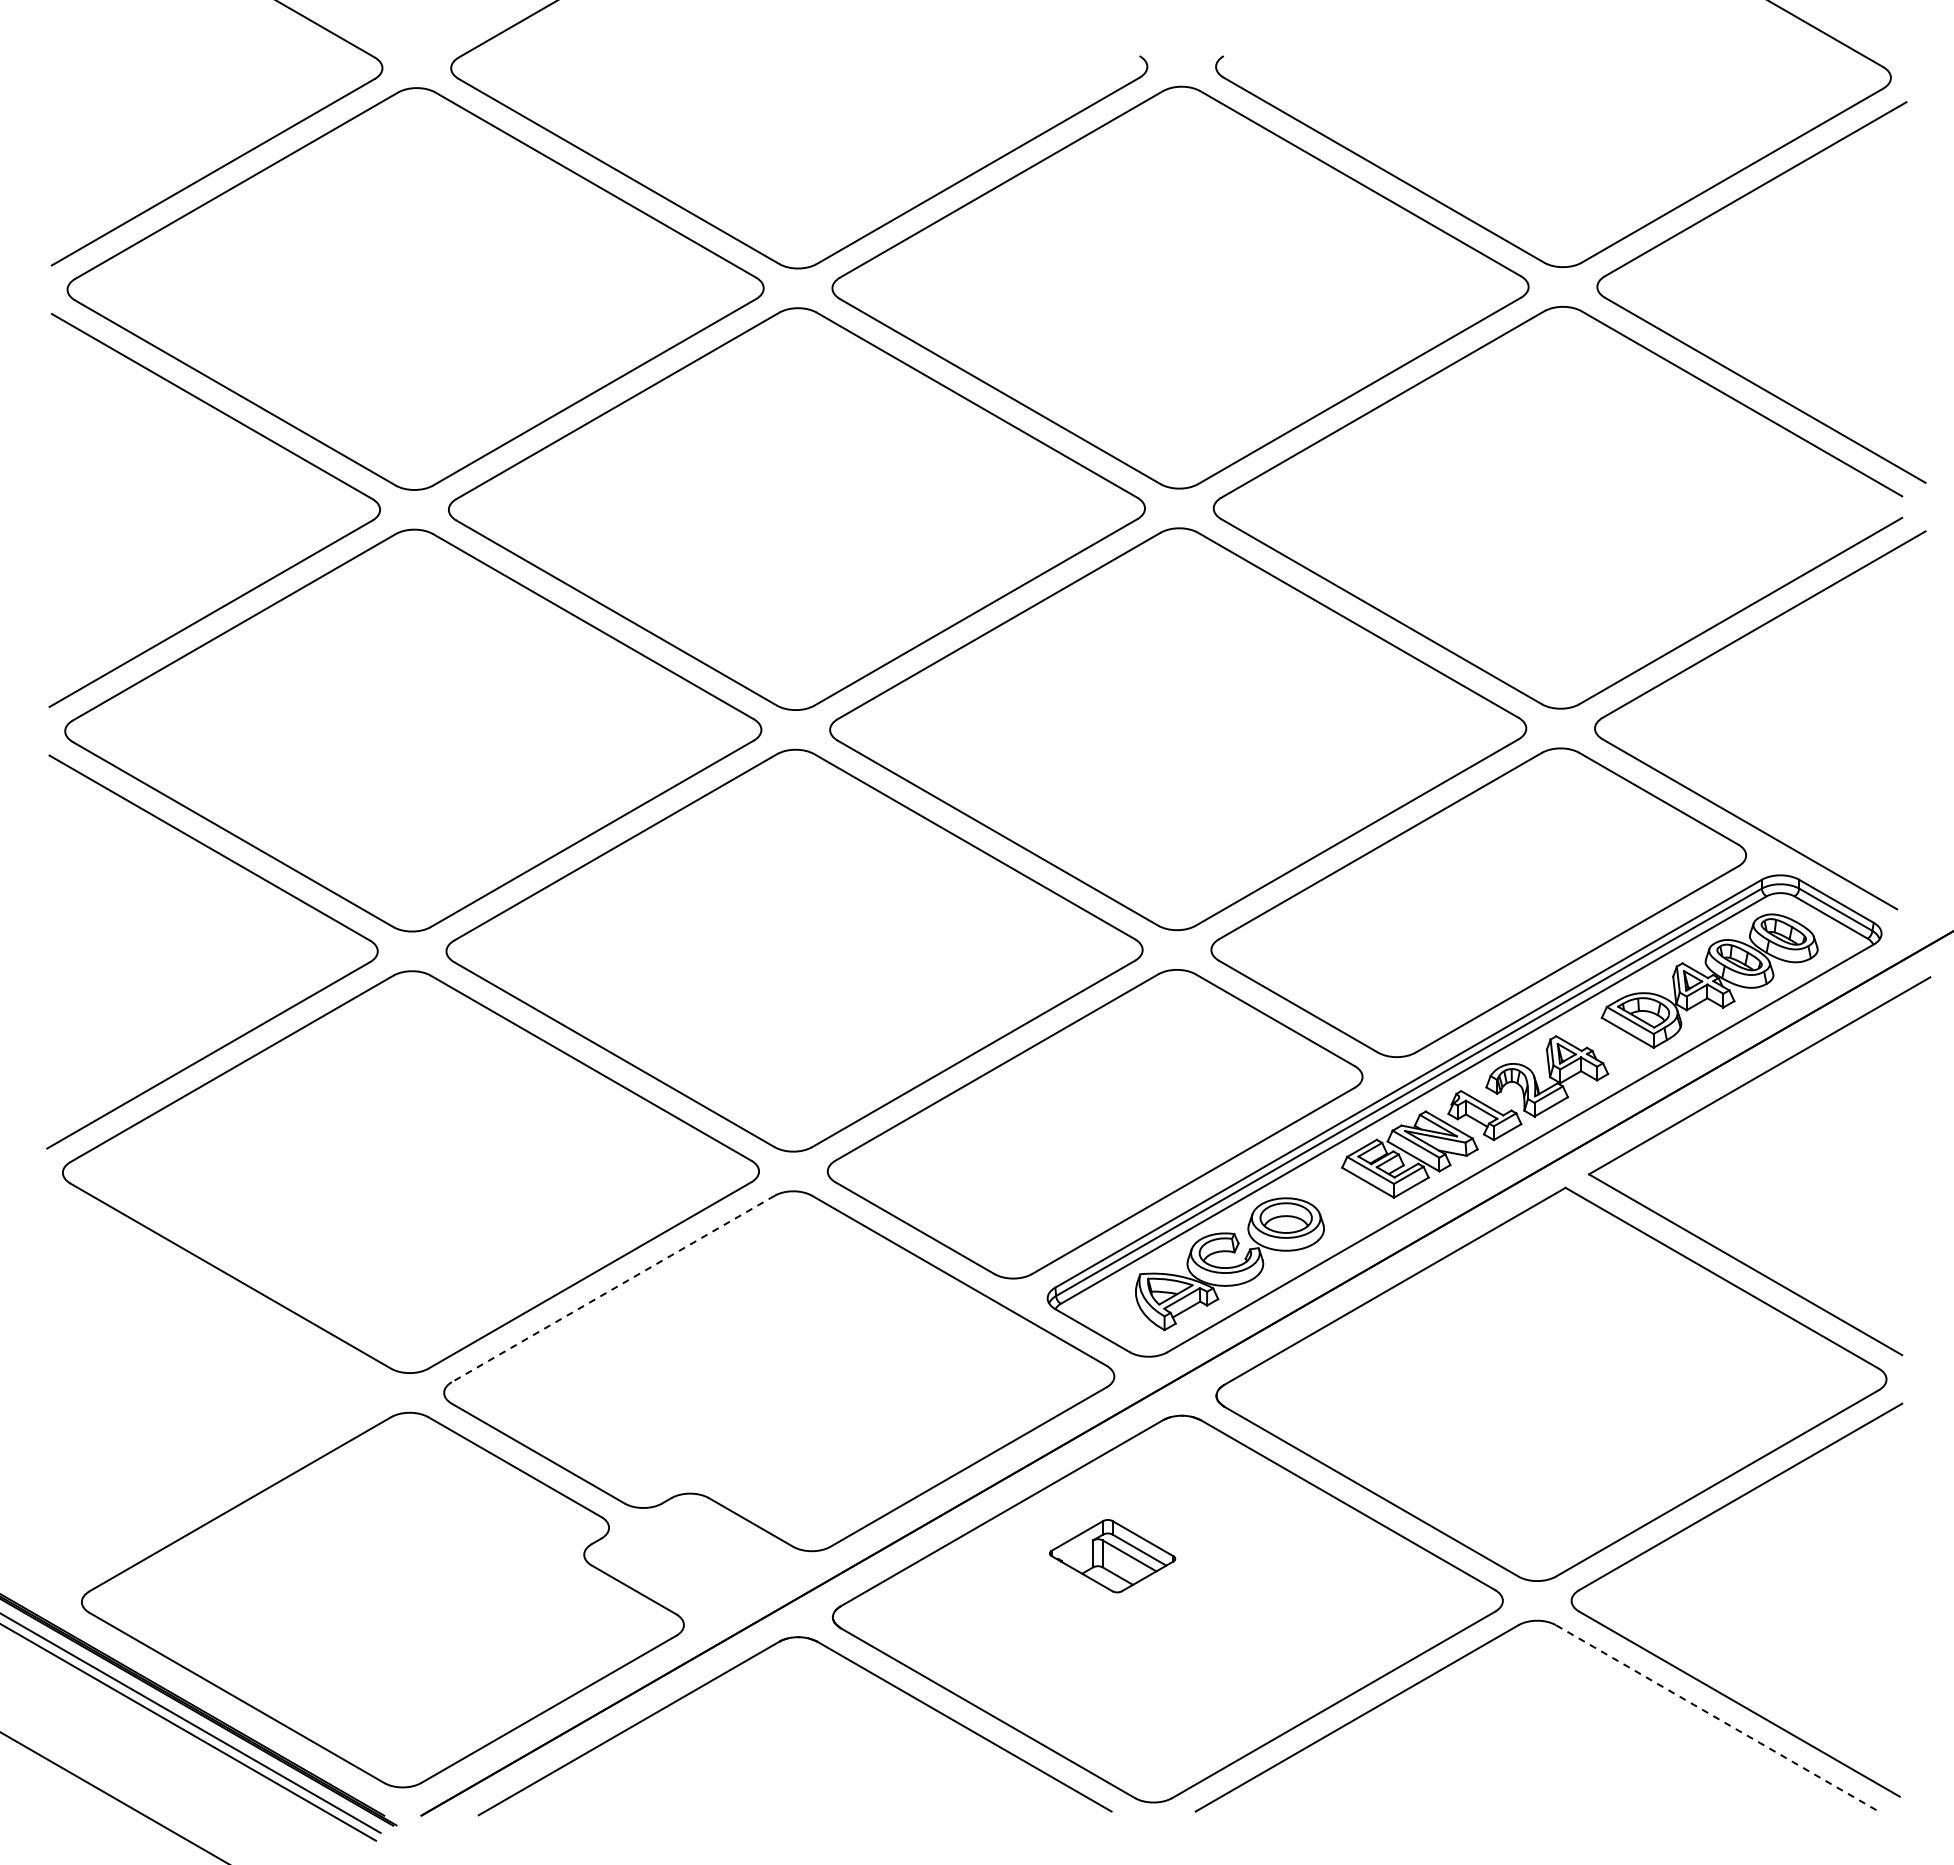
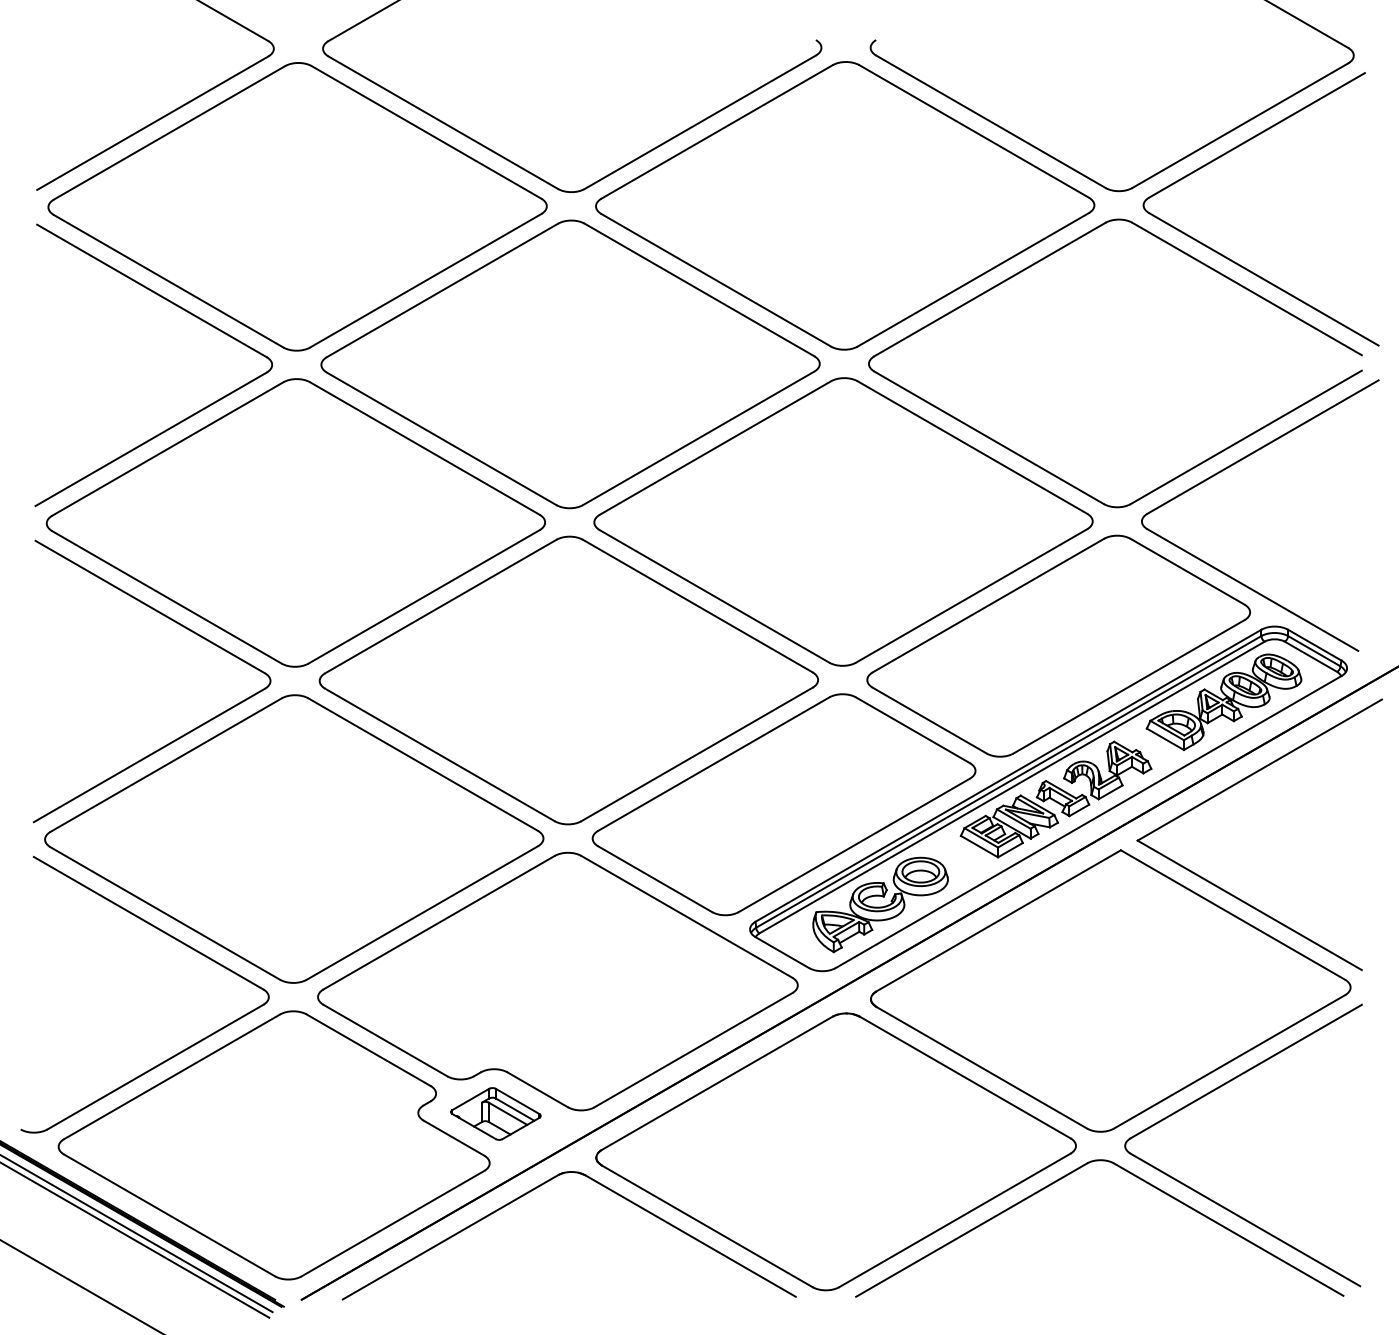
line: (612, 1289) -> (438, 923), dashed -> solid
part: (244, 1312) -> (175, 939), added
part: (1112, 1556) -> (495, 1114), moved
line: (1715, 1717) -> (1228, 1229), dashed -> solid

